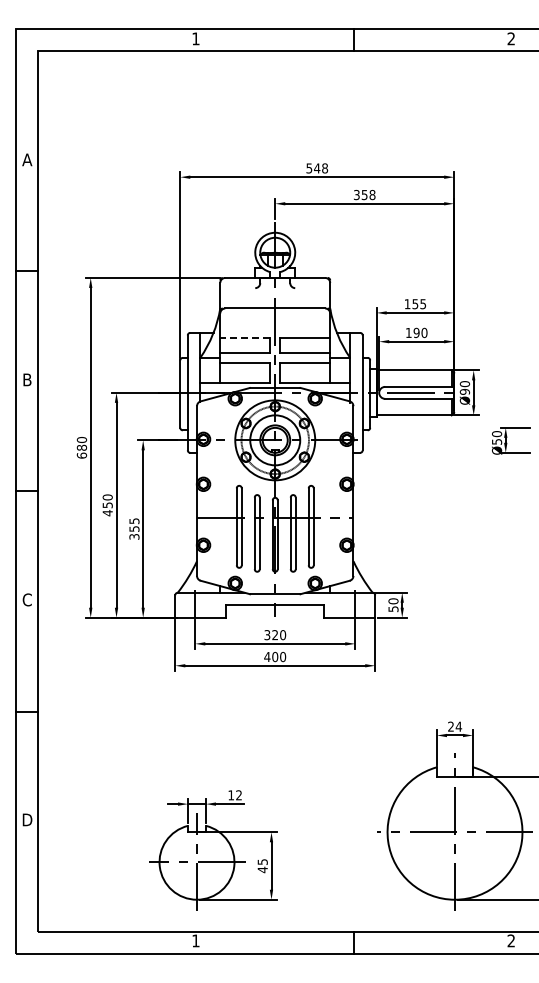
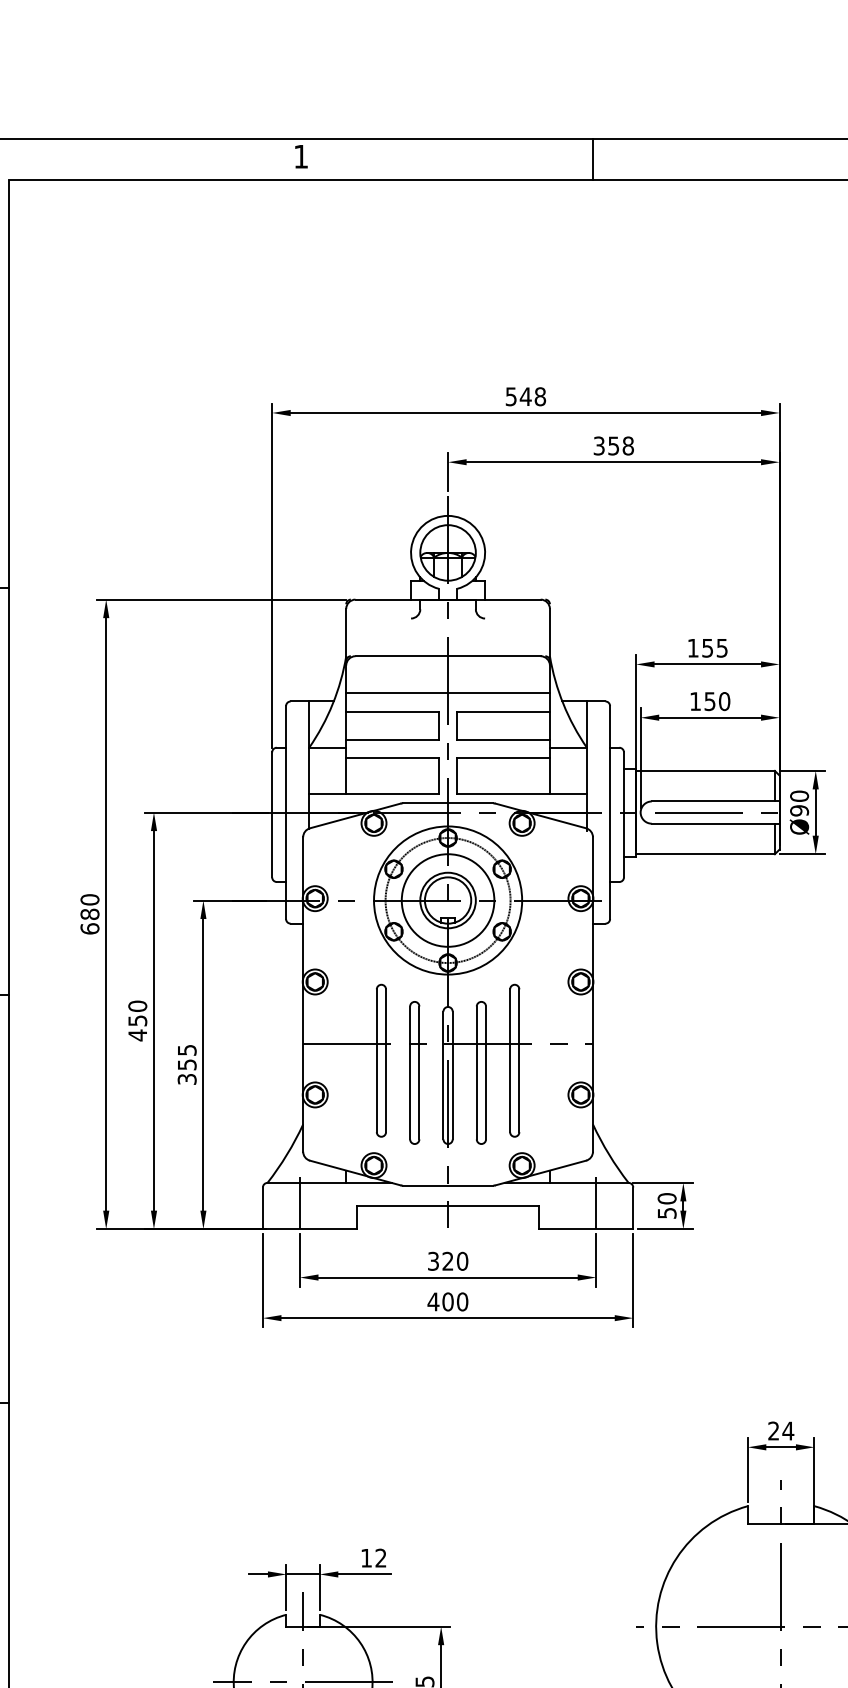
line: (275, 328) -> (448, 693), added
text: (416, 332) -> (709, 700), 190 -> 150
line: (245, 338) -> (392, 711), dashed -> solid

